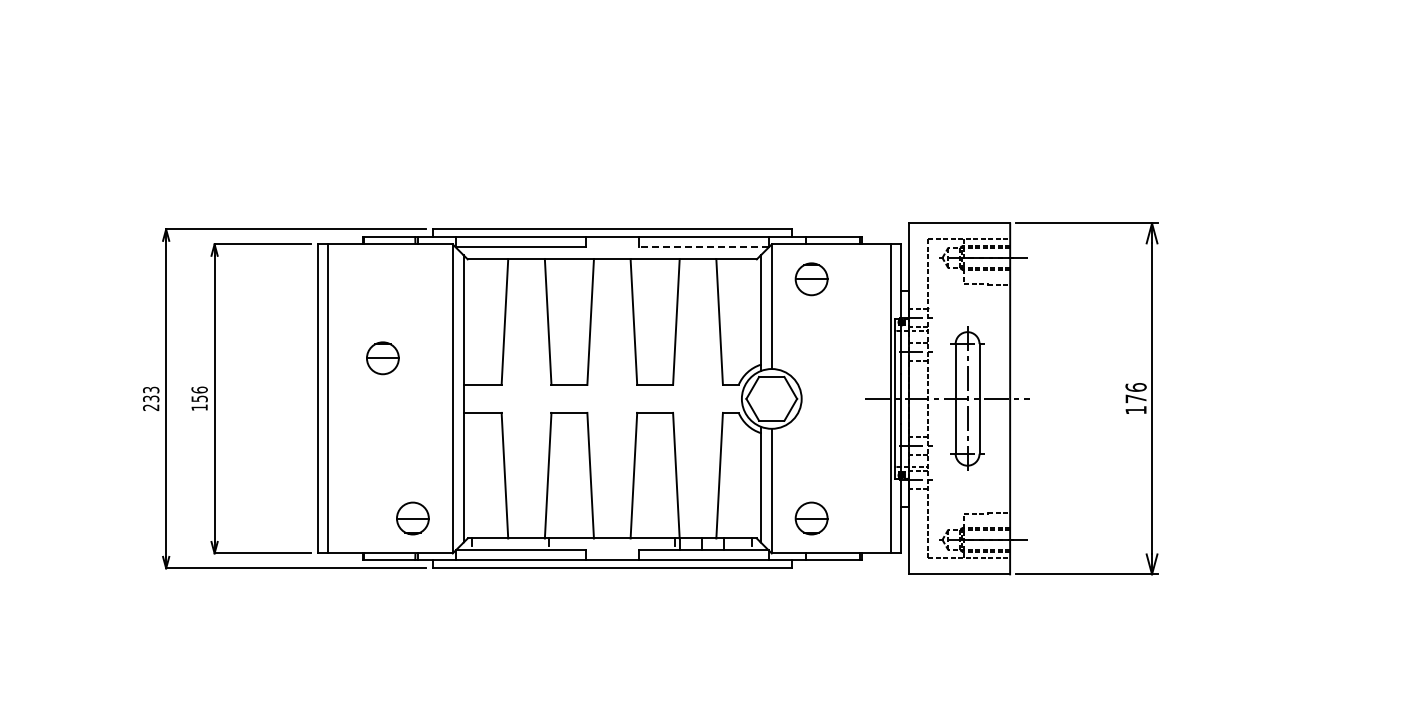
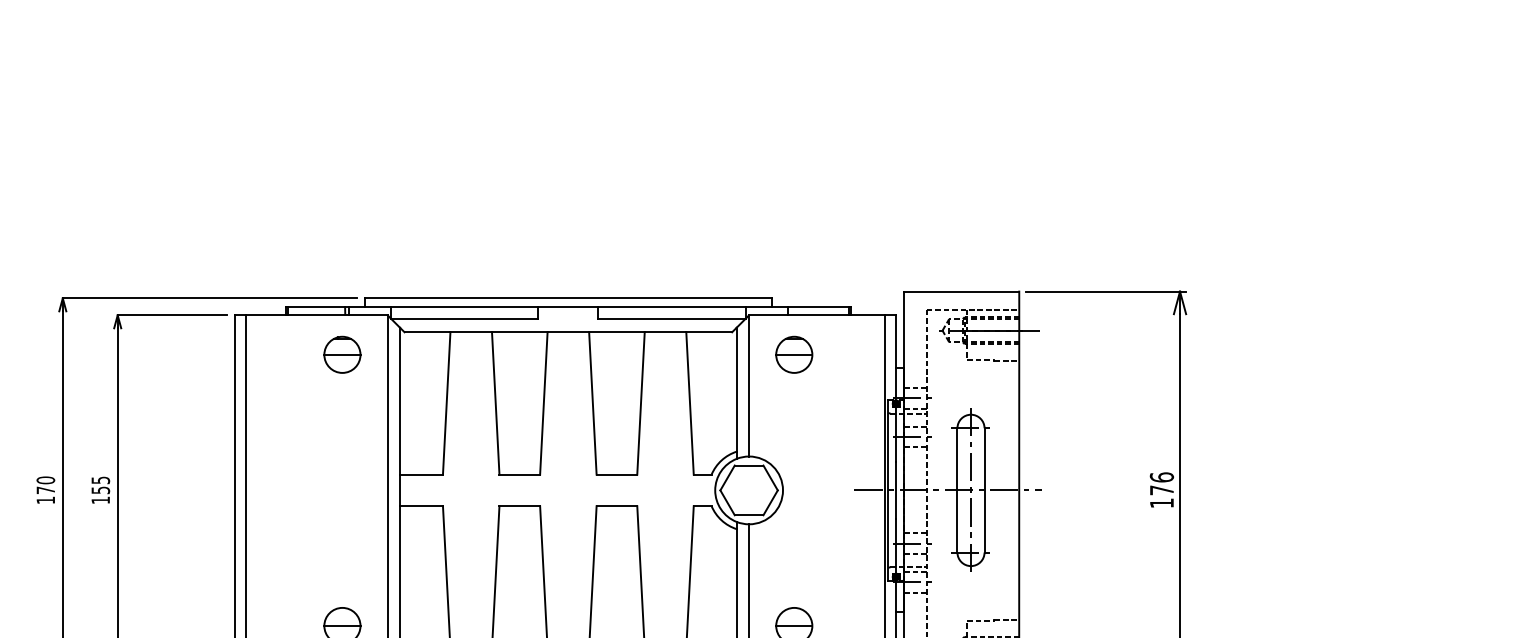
line: (703, 247) -> (671, 318), dashed -> solid
part: (382, 358) -> (341, 355), moved
text: (199, 389) -> (100, 479), 156 -> 155
text: (151, 398) -> (46, 489), 233 -> 170

